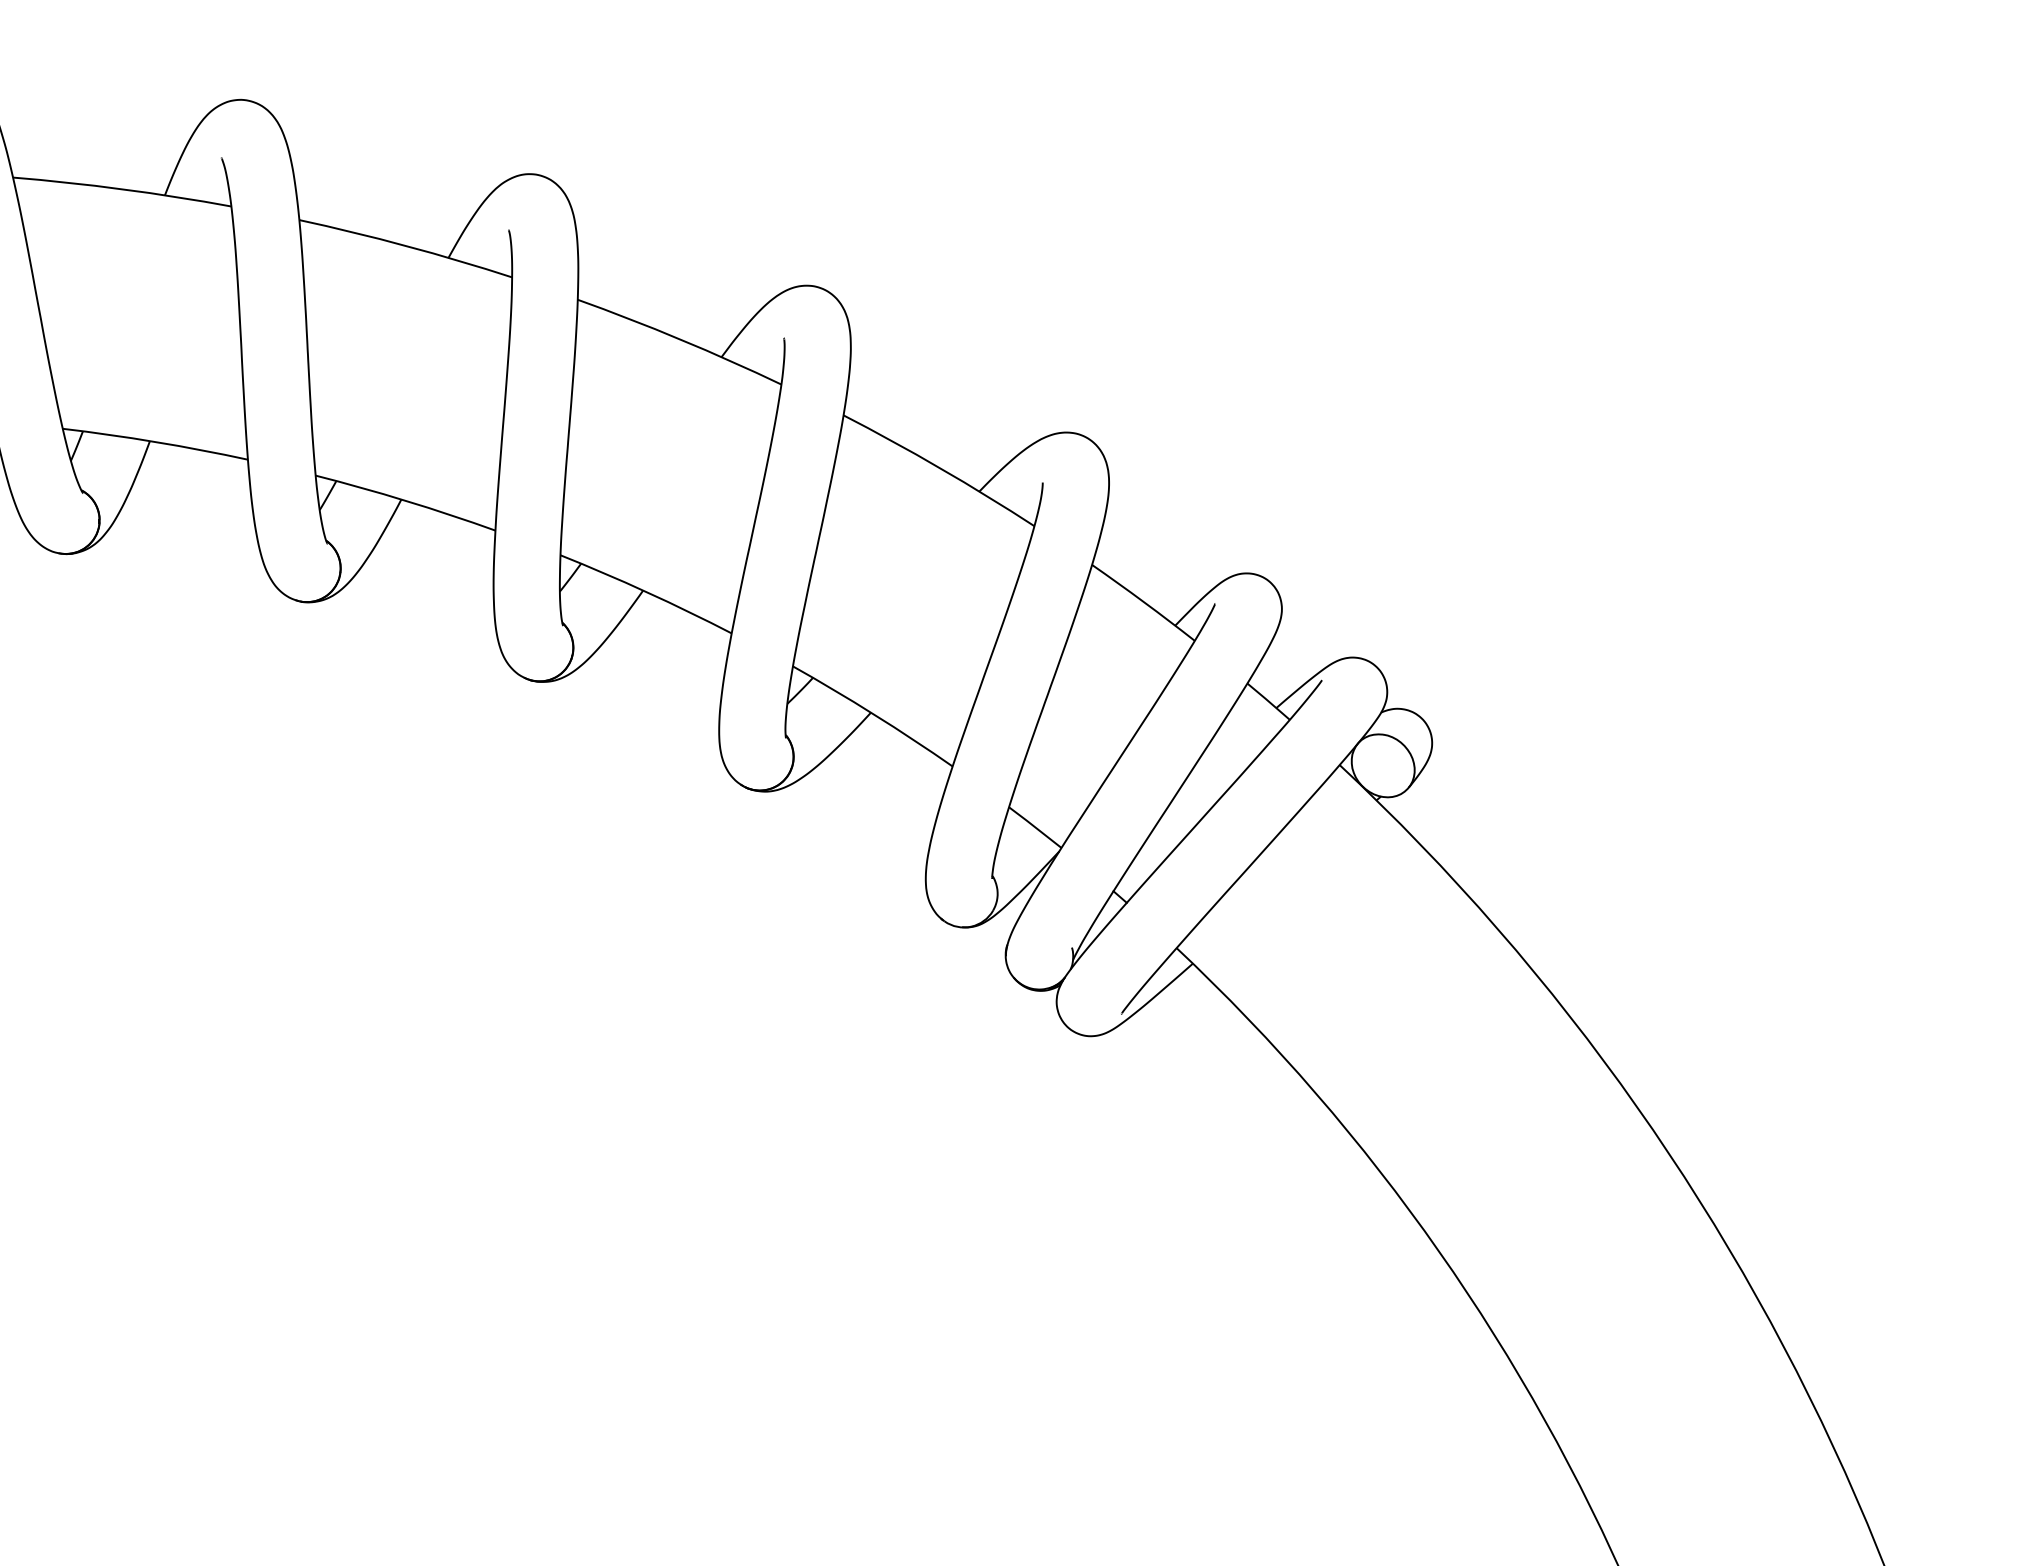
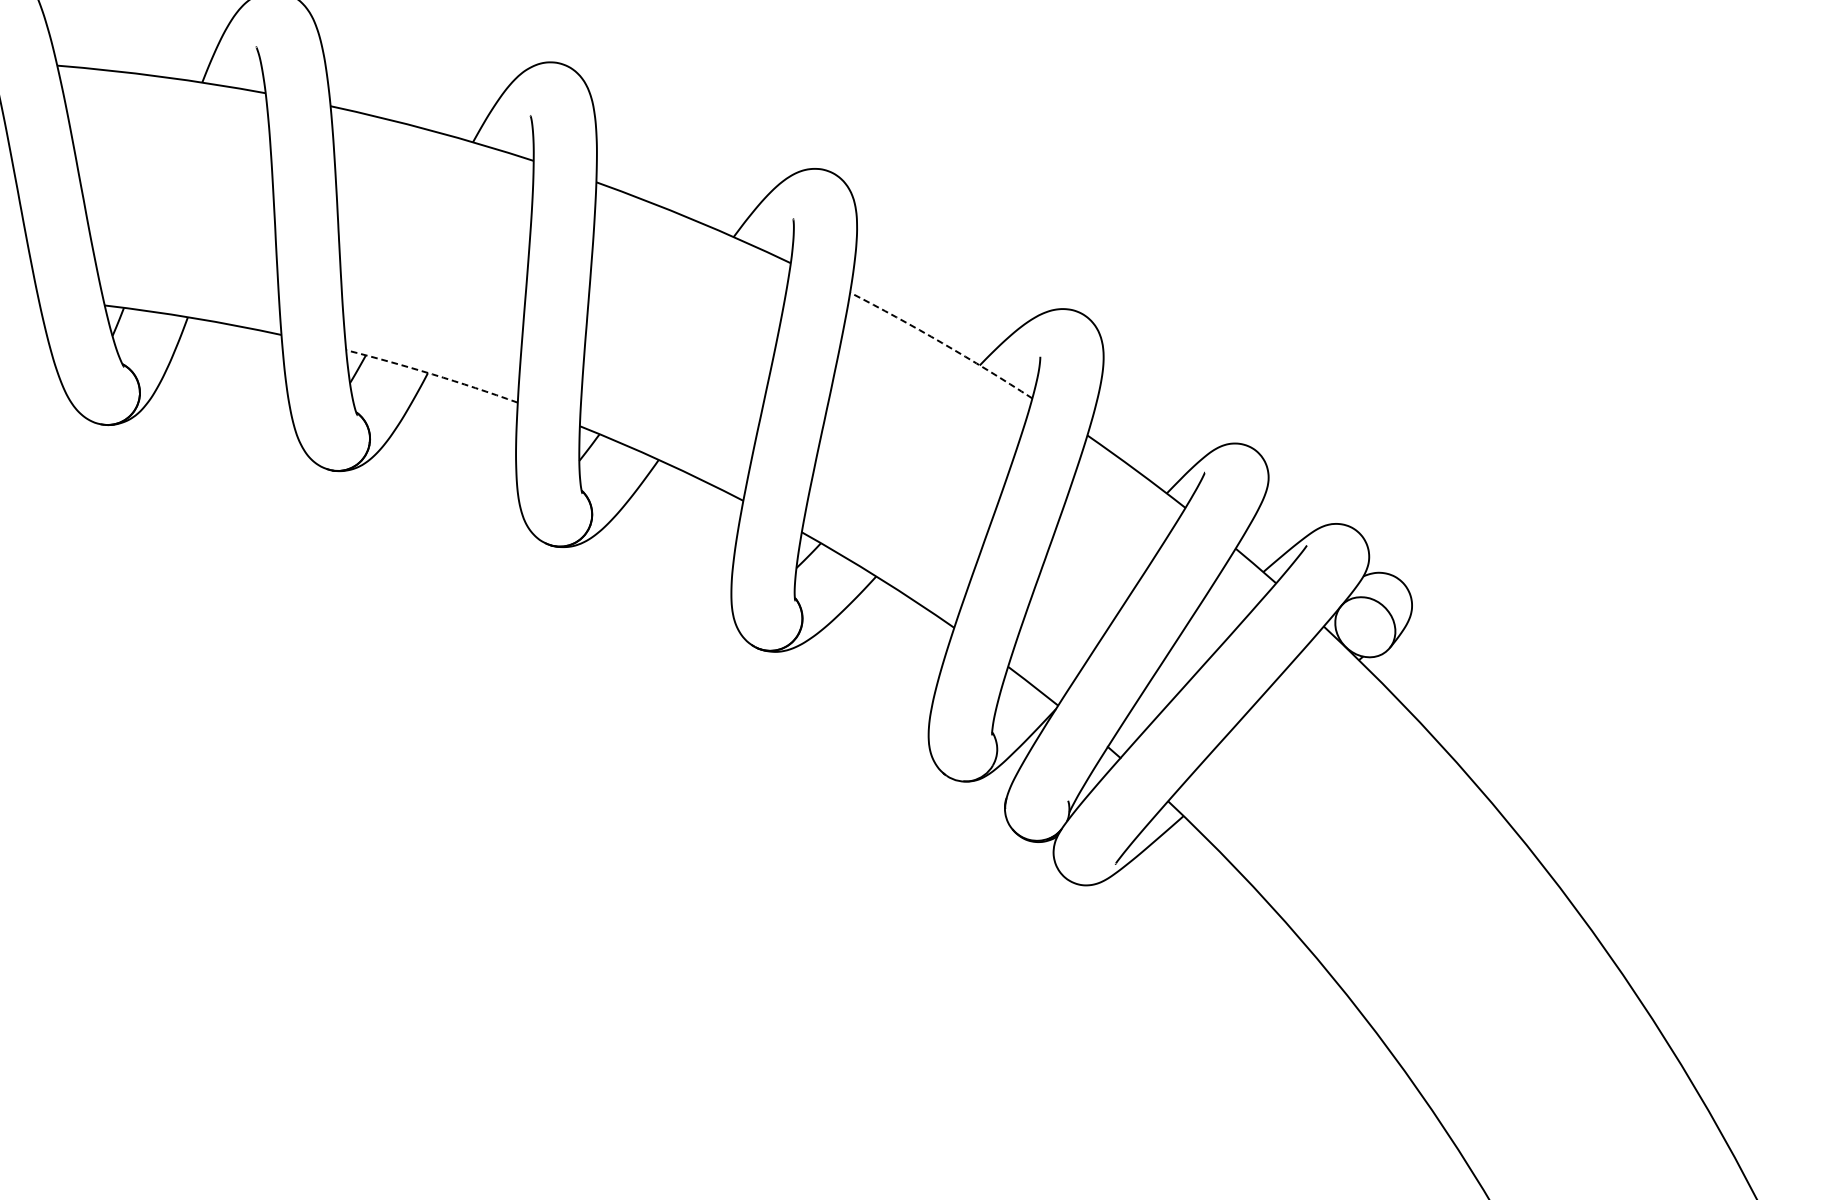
arc: (940, 468) -> (942, 343), solid -> dashed
arc: (406, 500) -> (432, 373), solid -> dashed

